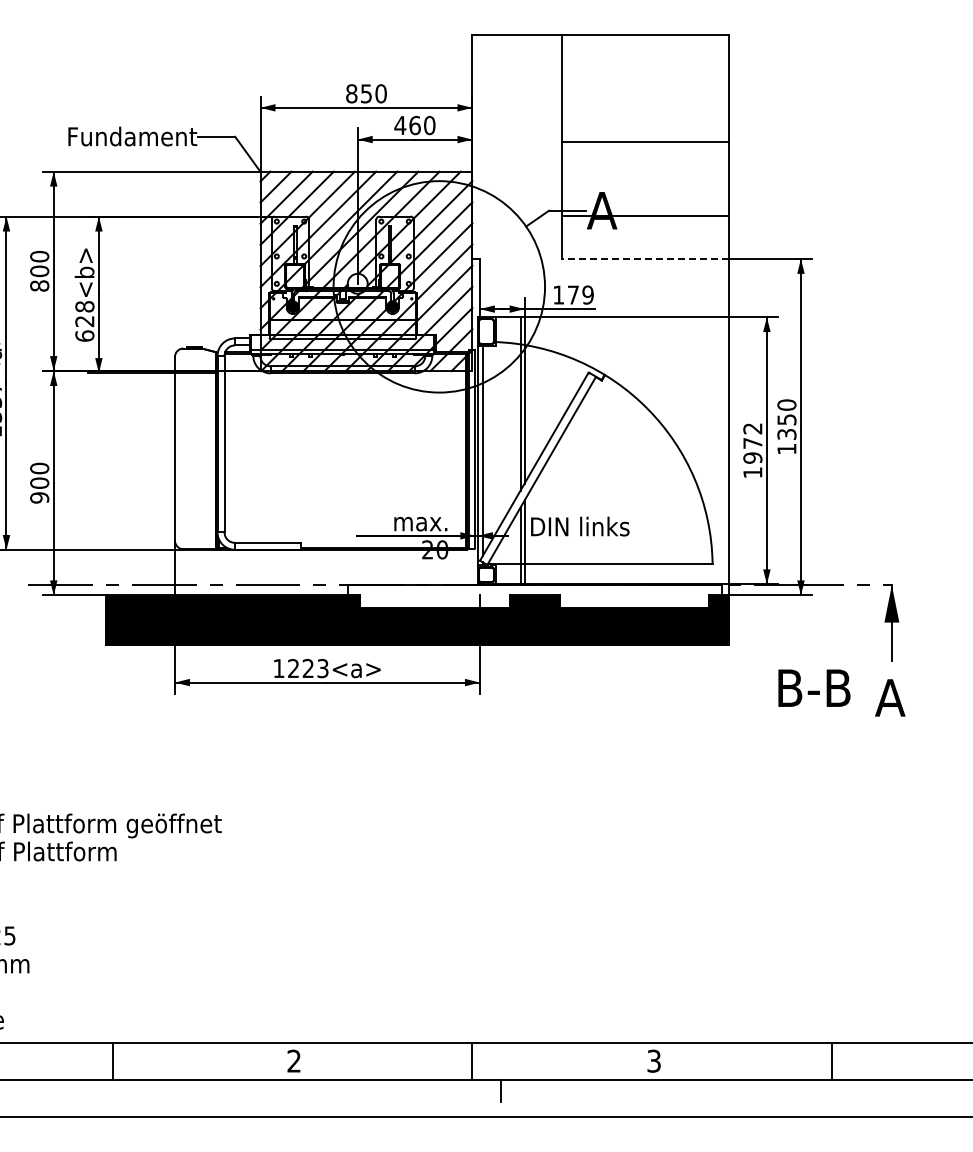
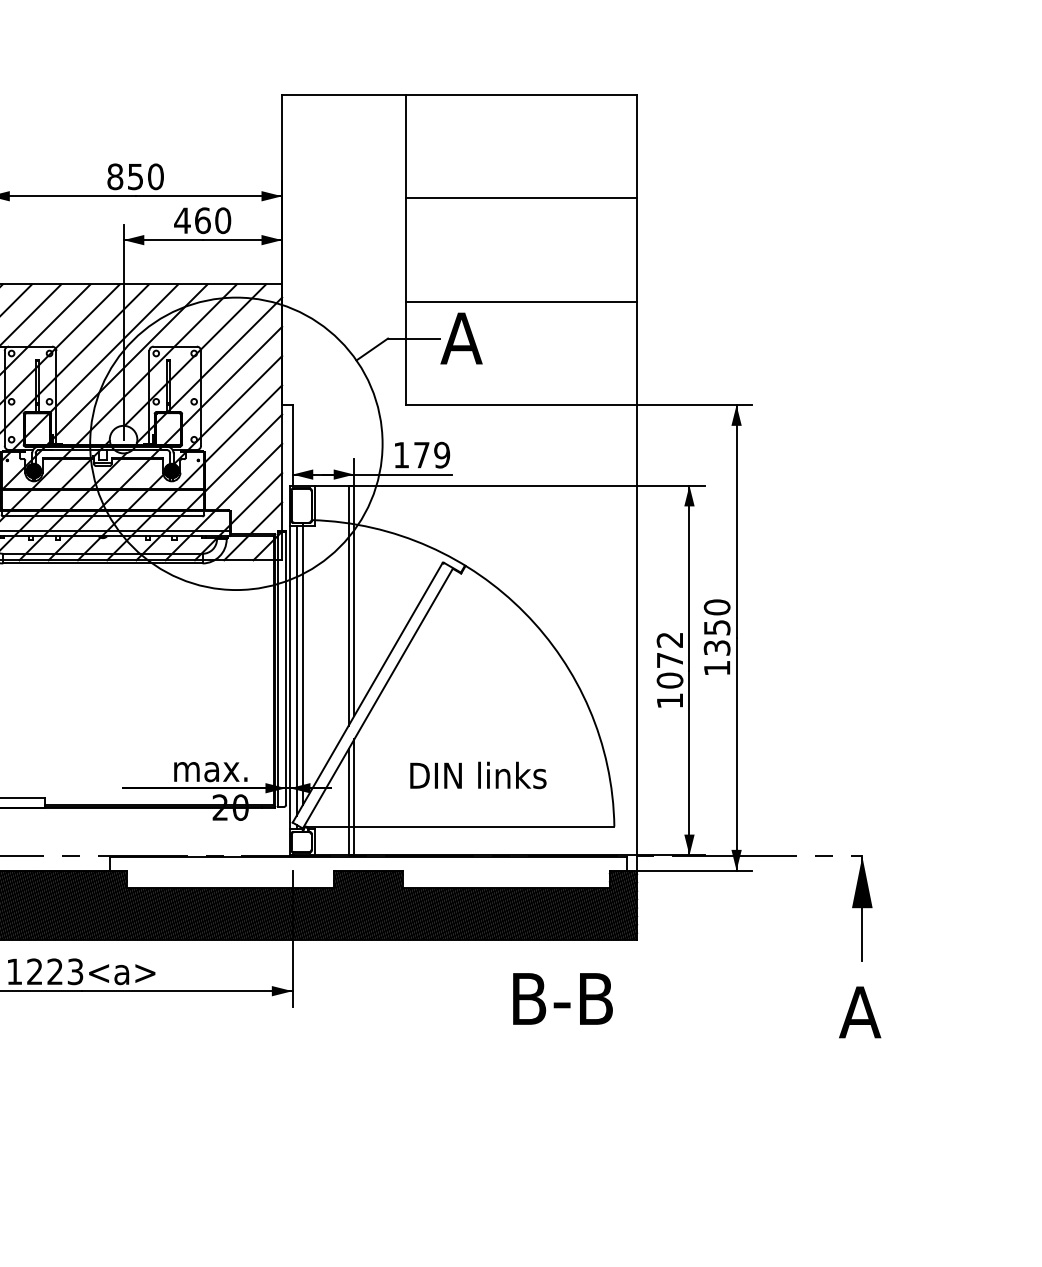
line: (645, 142) -> (521, 198), moved
line: (645, 216) -> (521, 302), moved
line: (645, 258) -> (521, 404), dashed -> solid
line: (487, 446) -> (303, 664), added
text: (752, 457) -> (669, 679), 1972 -> 1072
text: (580, 526) -> (478, 775), moved
text: (814, 687) -> (563, 997), moved

